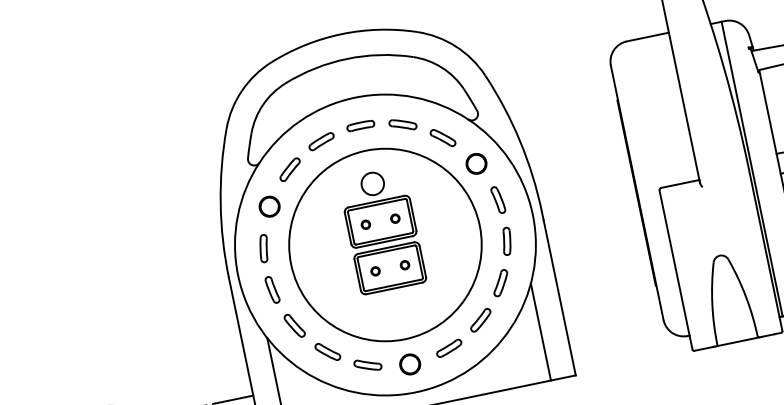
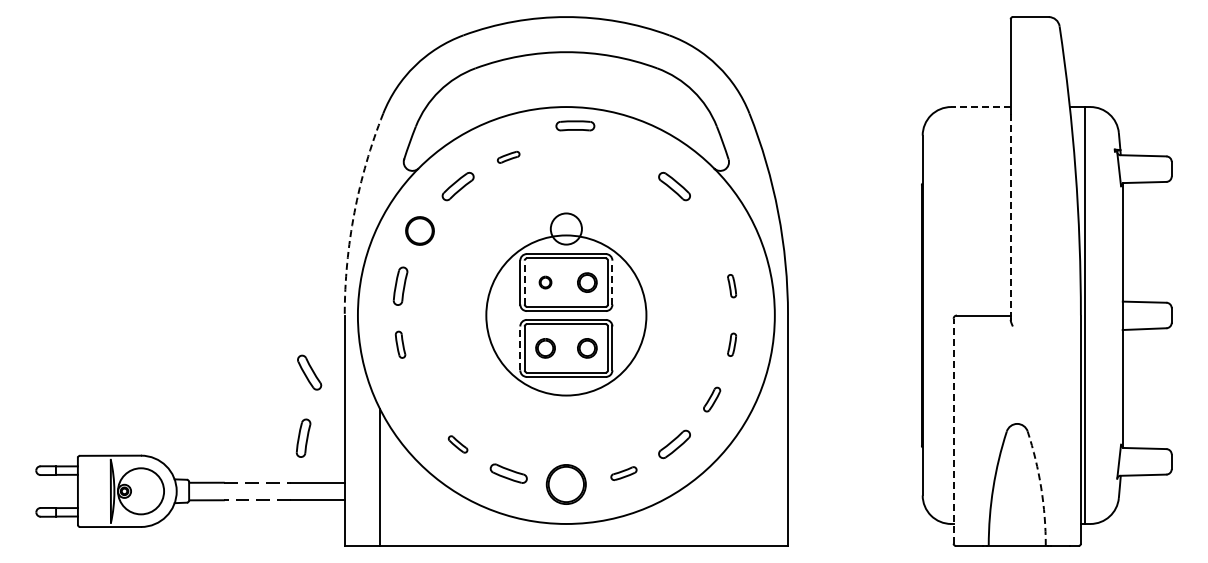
line: (647, 37) -> (980, 107), solid -> dashed
line: (684, 108) -> (1010, 214), solid -> dashed
part: (360, 125) -> (575, 125), moved
part: (402, 125) -> (623, 157), removed
part: (321, 141) -> (508, 157), size x0.6
part: (476, 163) -> (712, 230), removed
part: (497, 199) -> (731, 285), size x0.6
arc: (220, 203) -> (354, 212), solid -> dashed
line: (413, 214) -> (612, 282), solid -> dashed
part: (394, 218) -> (586, 282), size x1.6
line: (351, 227) -> (524, 282), solid -> dashed
part: (506, 241) -> (731, 344), size x0.6
circle: (384, 245) -> (565, 315), size x0.6
part: (404, 265) -> (586, 348), size x1.6
line: (675, 269) -> (953, 430), solid -> dashed
part: (375, 271) -> (545, 348), size x1.6
line: (357, 275) -> (520, 348), solid -> dashed
part: (500, 283) -> (711, 399), size x0.7
part: (272, 289) -> (400, 344), size x0.7
arc: (746, 297) -> (1041, 488), solid -> dashed
part: (294, 325) -> (309, 372), moved
line: (540, 331) -> (752, 476), removed
part: (448, 348) -> (623, 473), size x0.7
part: (327, 352) -> (457, 444), size x0.6
part: (410, 364) -> (566, 484), size x1.4
part: (217, 369) -> (303, 437), added

